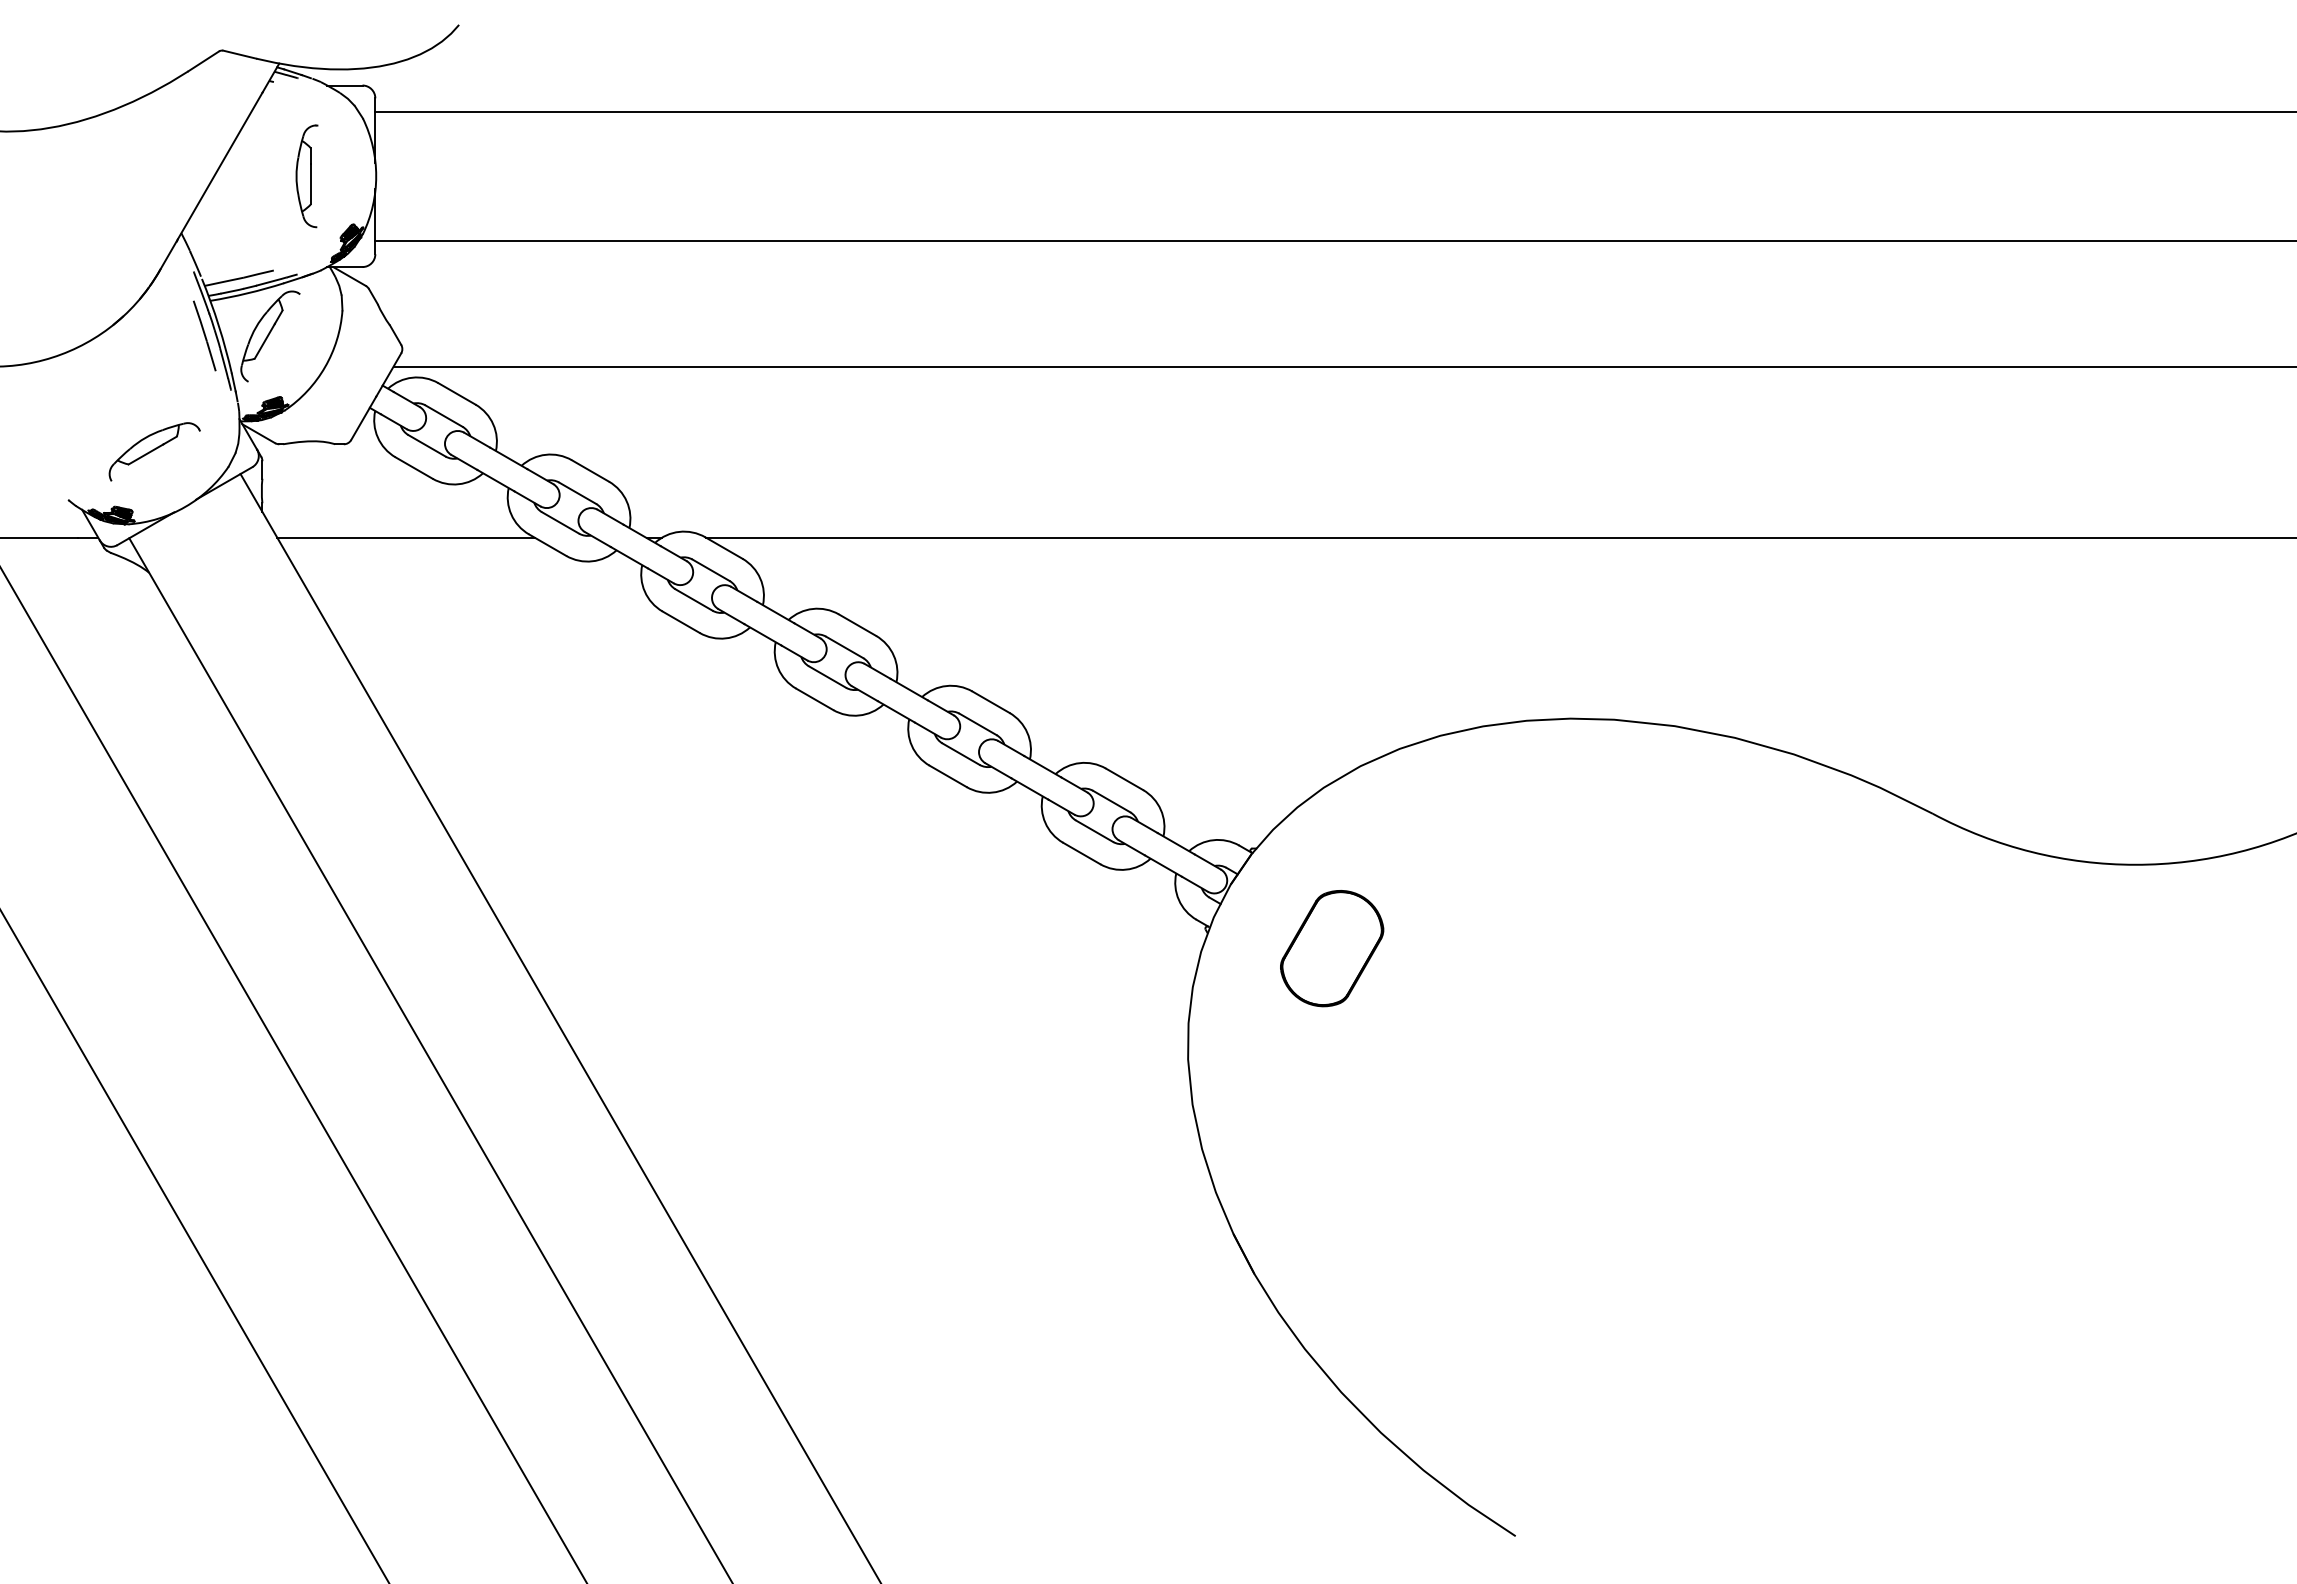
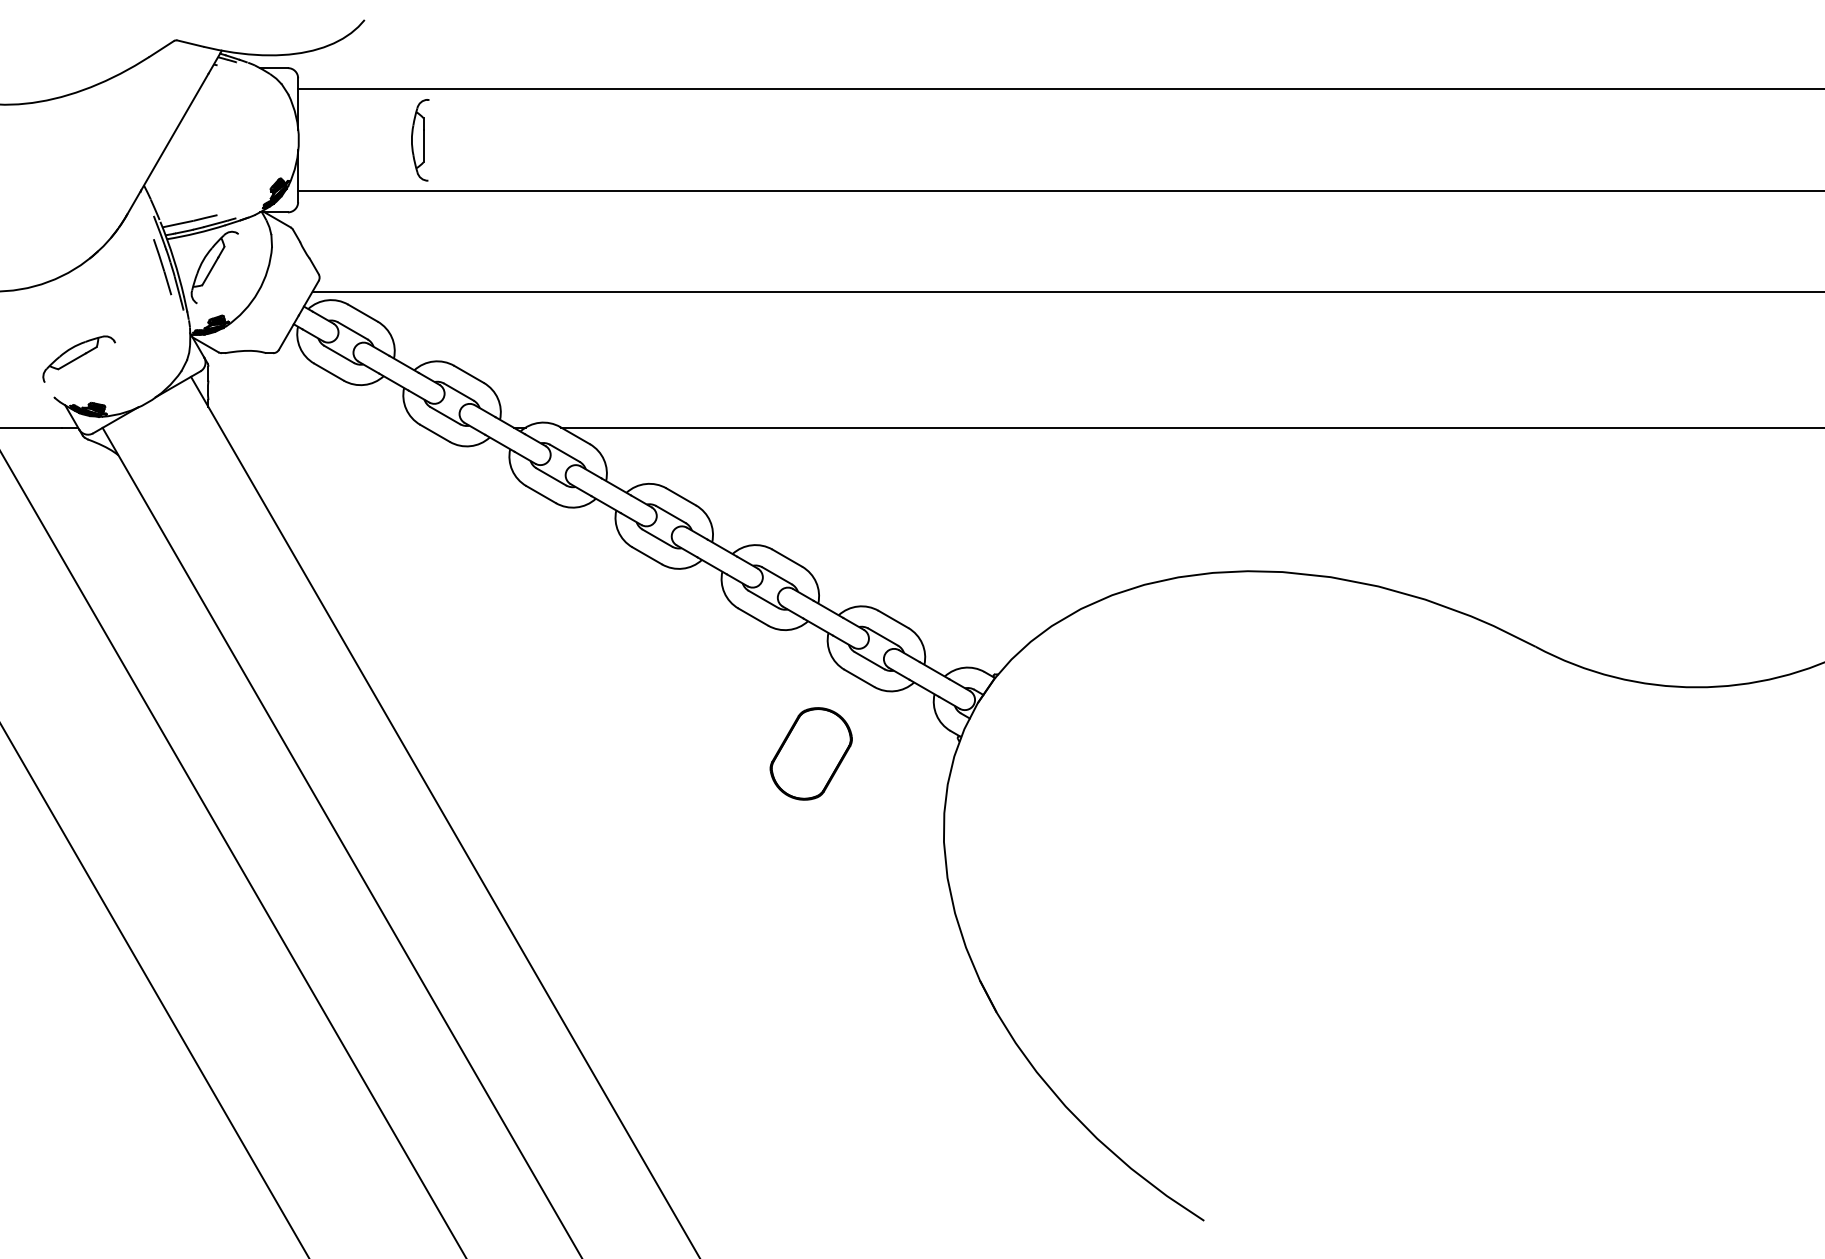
part: (306, 176) -> (419, 140), moved
part: (154, 451) -> (78, 358), moved
line: (406, 537) -> (322, 427), removed
part: (1332, 948) -> (811, 753), moved

